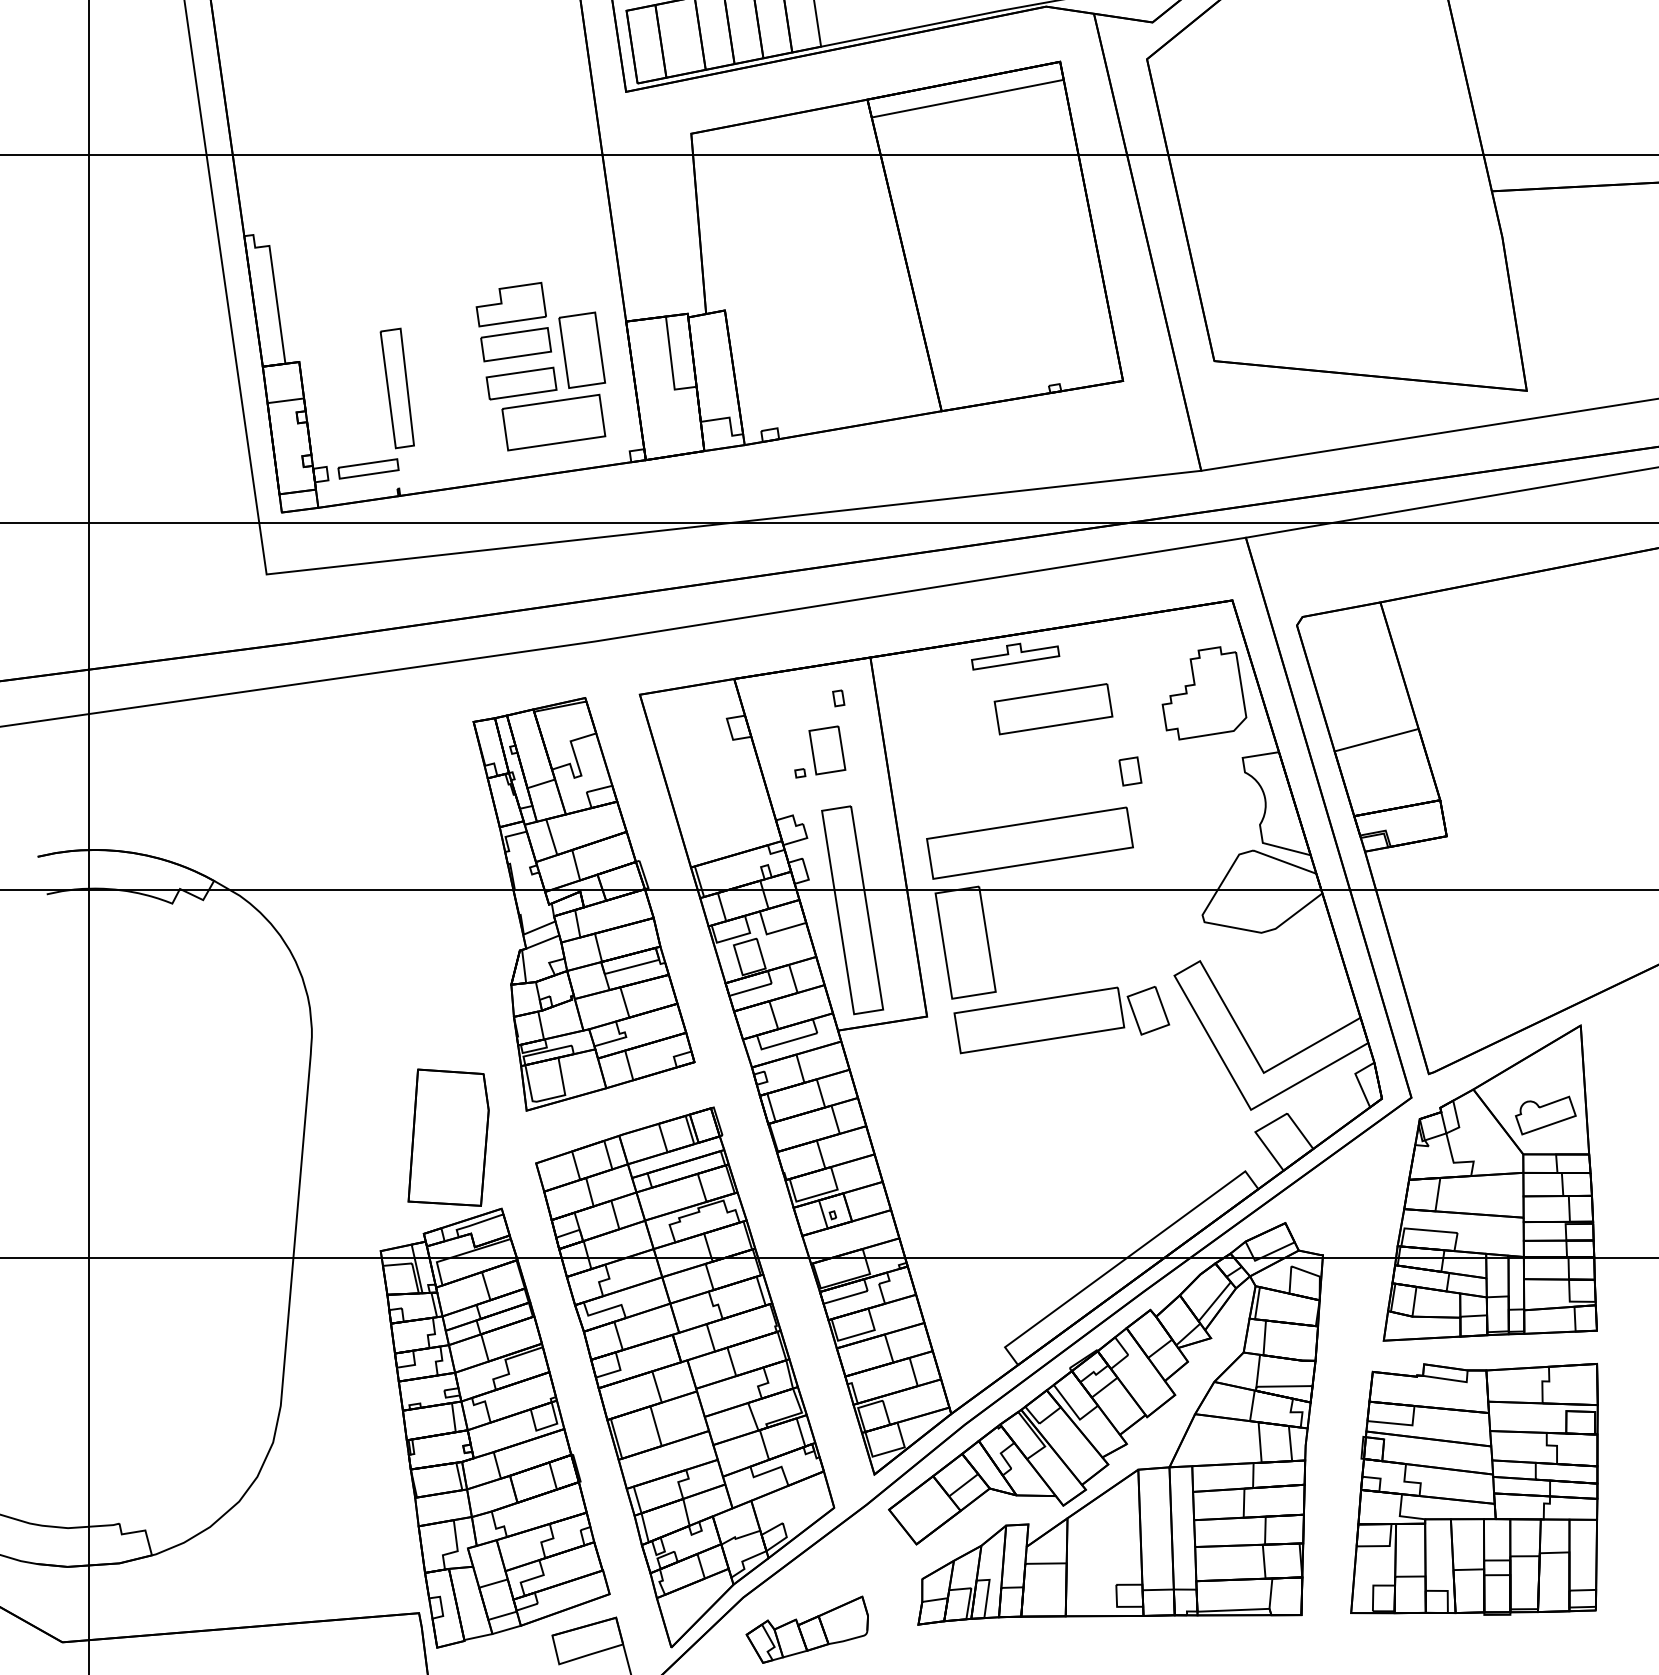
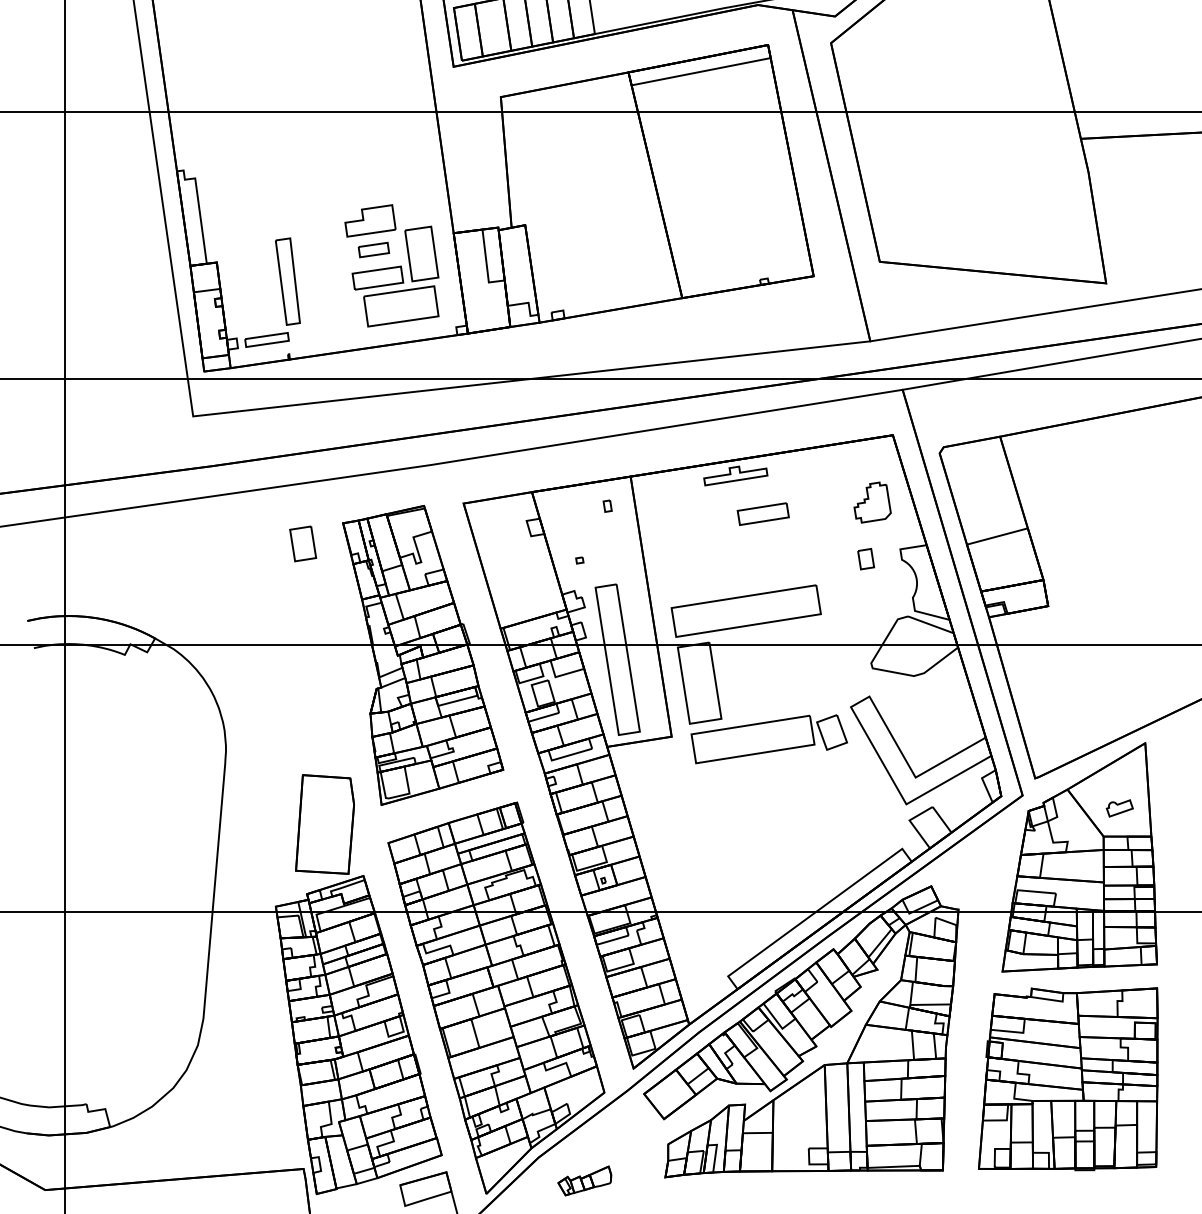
part: (515, 344) -> (373, 249), size x0.6
part: (1204, 693) -> (872, 502), size x0.6
part: (1053, 709) -> (763, 514), size x0.6
part: (827, 750) -> (303, 543), moved
part: (1130, 771) -> (866, 559), moved
part: (1545, 1115) -> (1119, 808), size x0.6
part: (806, 1629) -> (584, 1180), size x0.6

